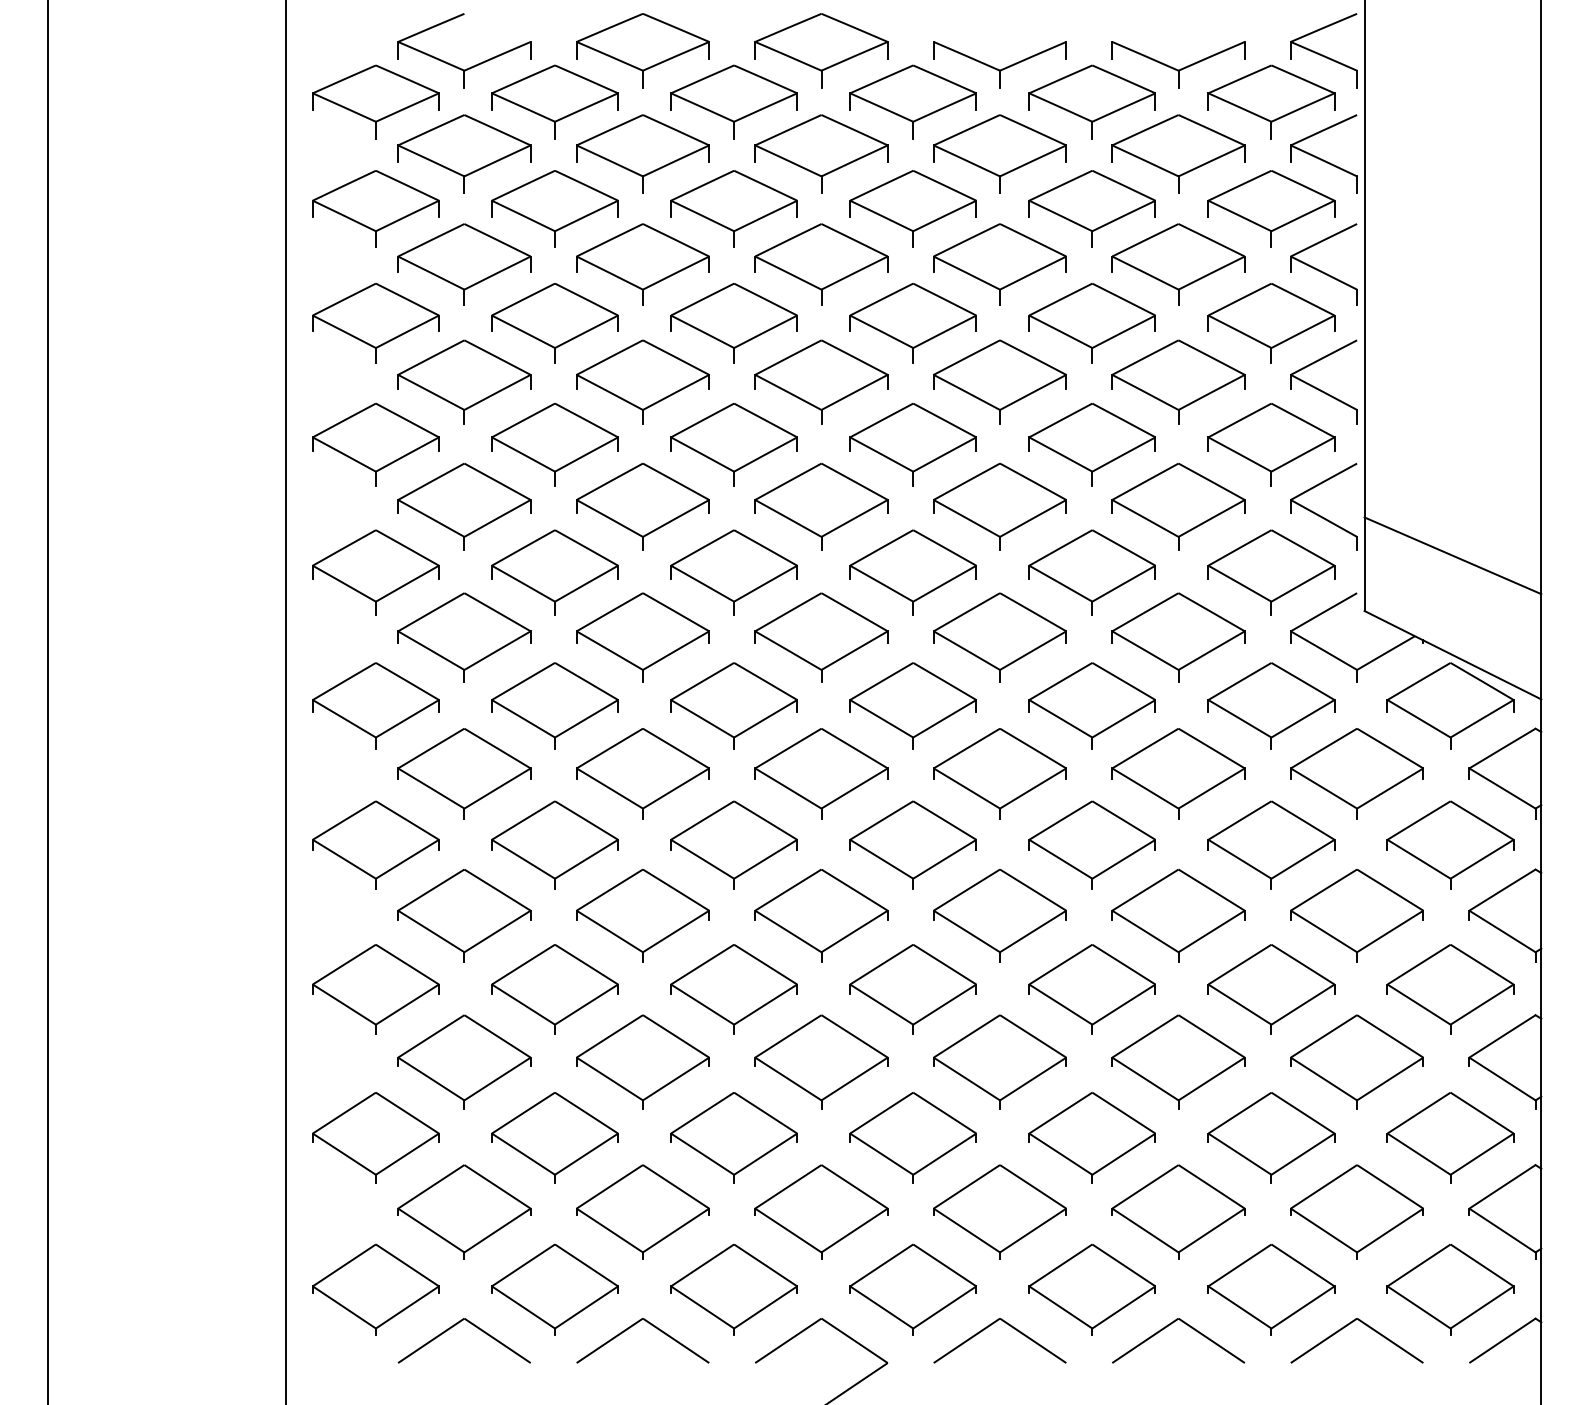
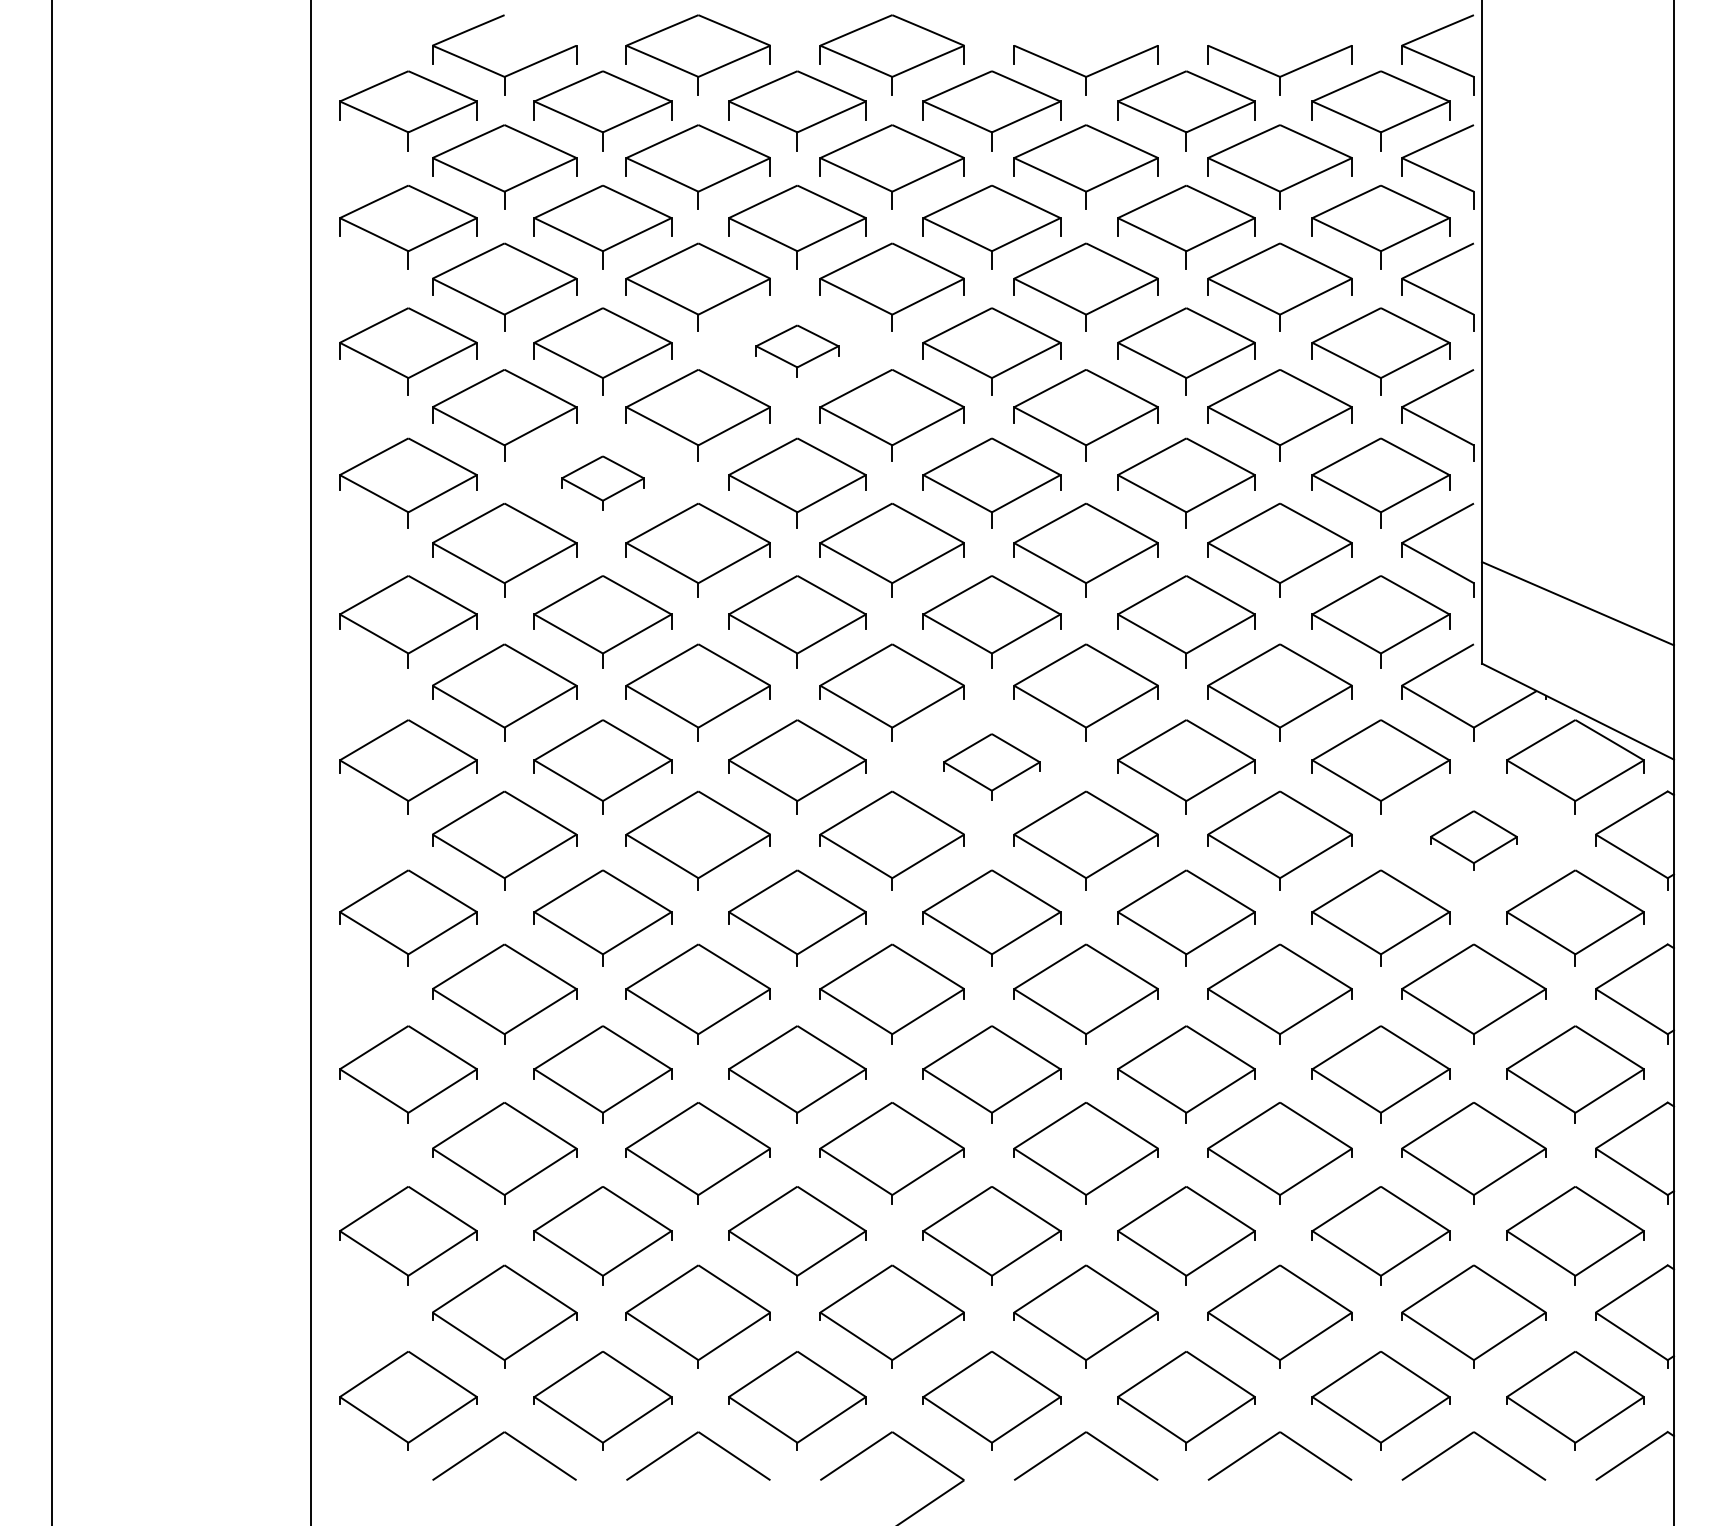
part: (733, 323) -> (796, 351), size x0.6
part: (554, 444) -> (602, 482), size x0.6
part: (912, 705) -> (991, 766), size x0.7
part: (1356, 773) -> (1473, 840), size x0.6

